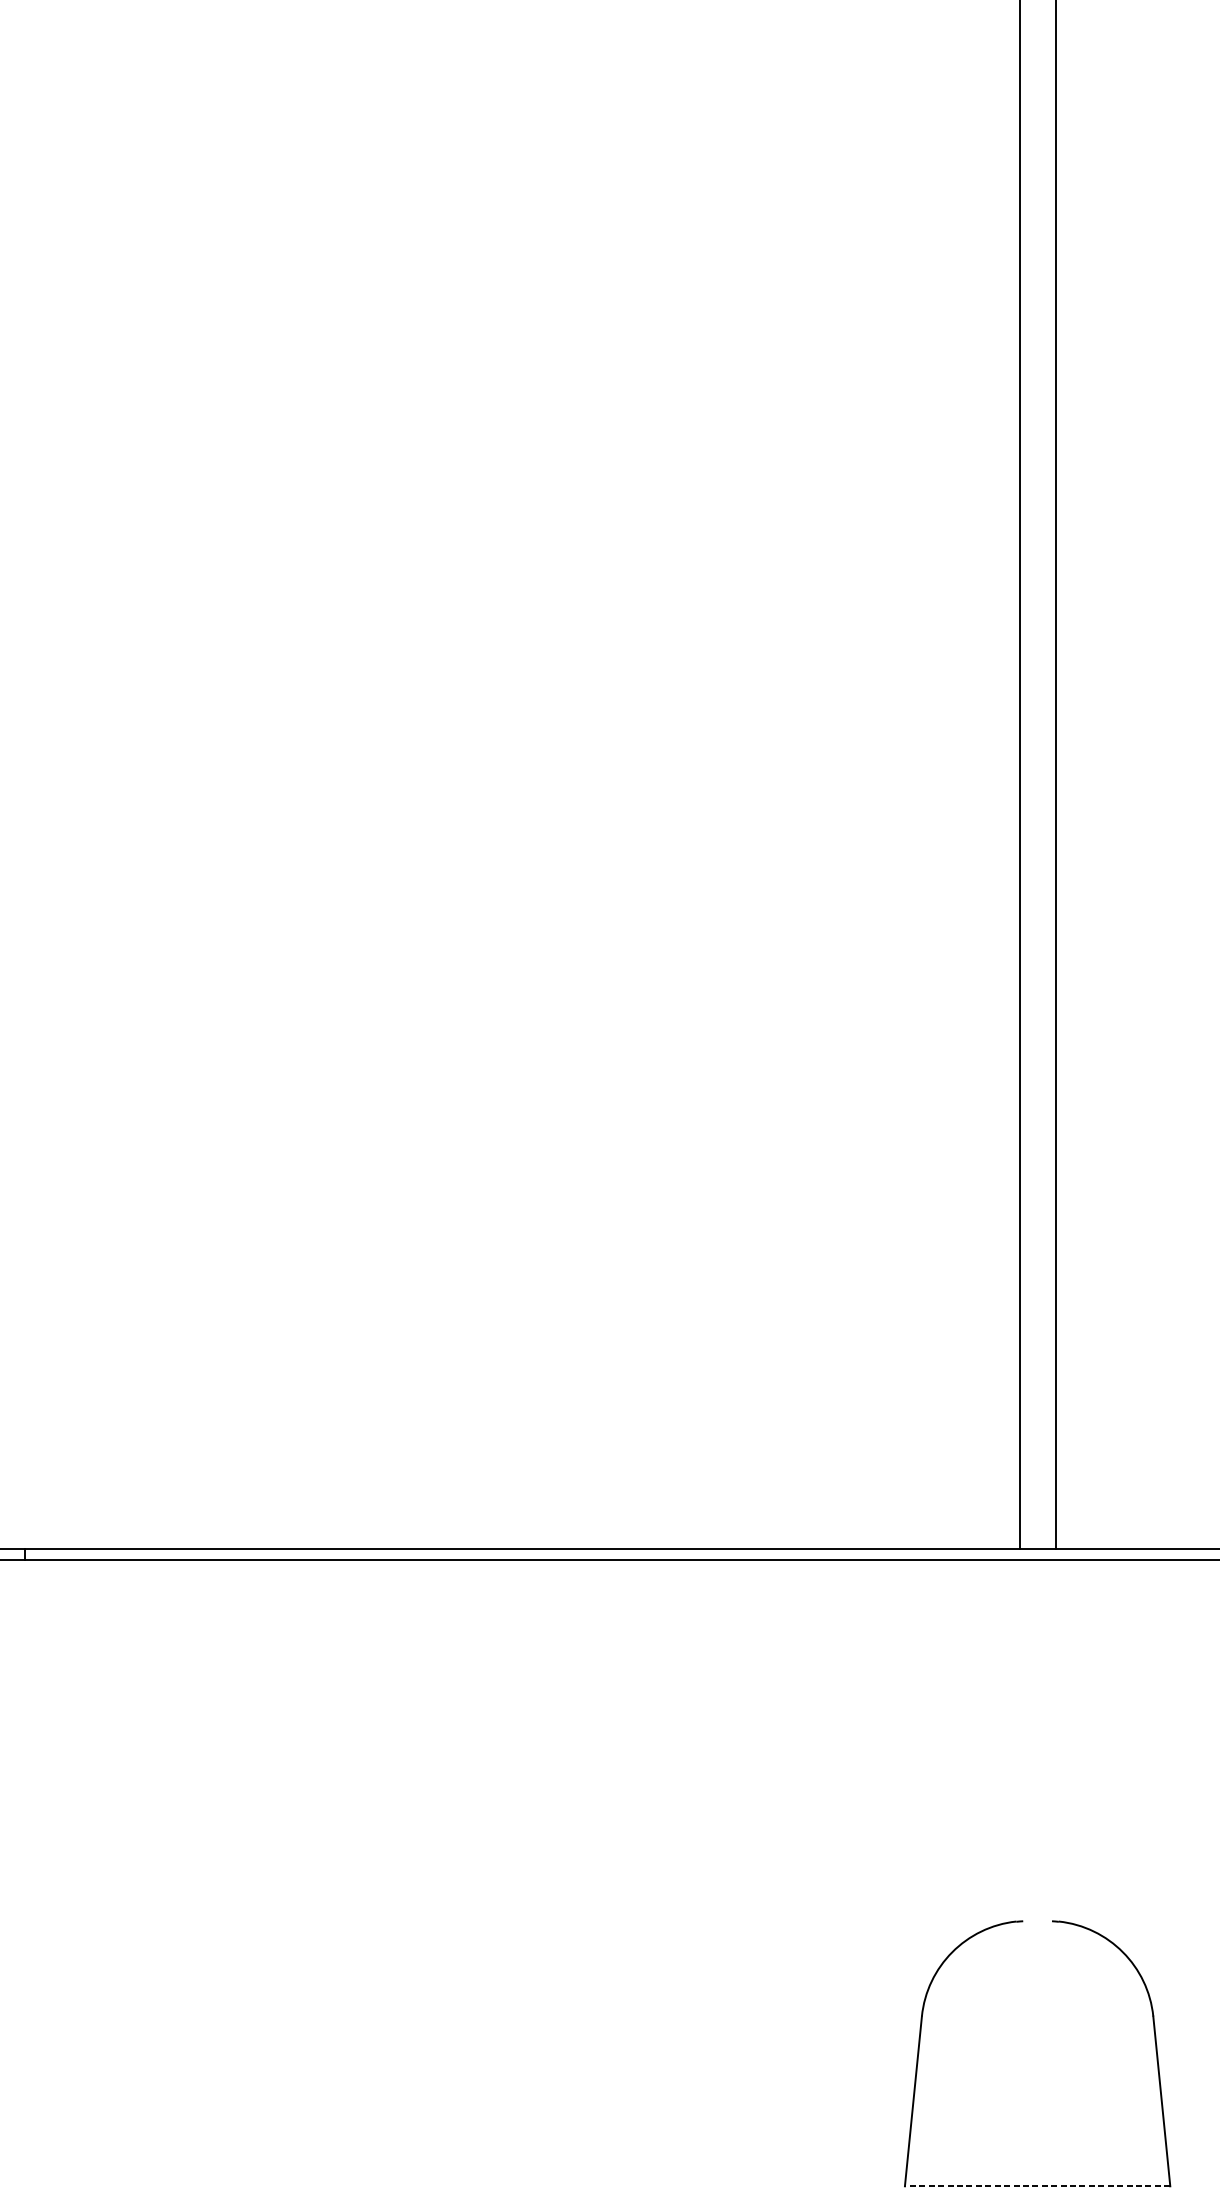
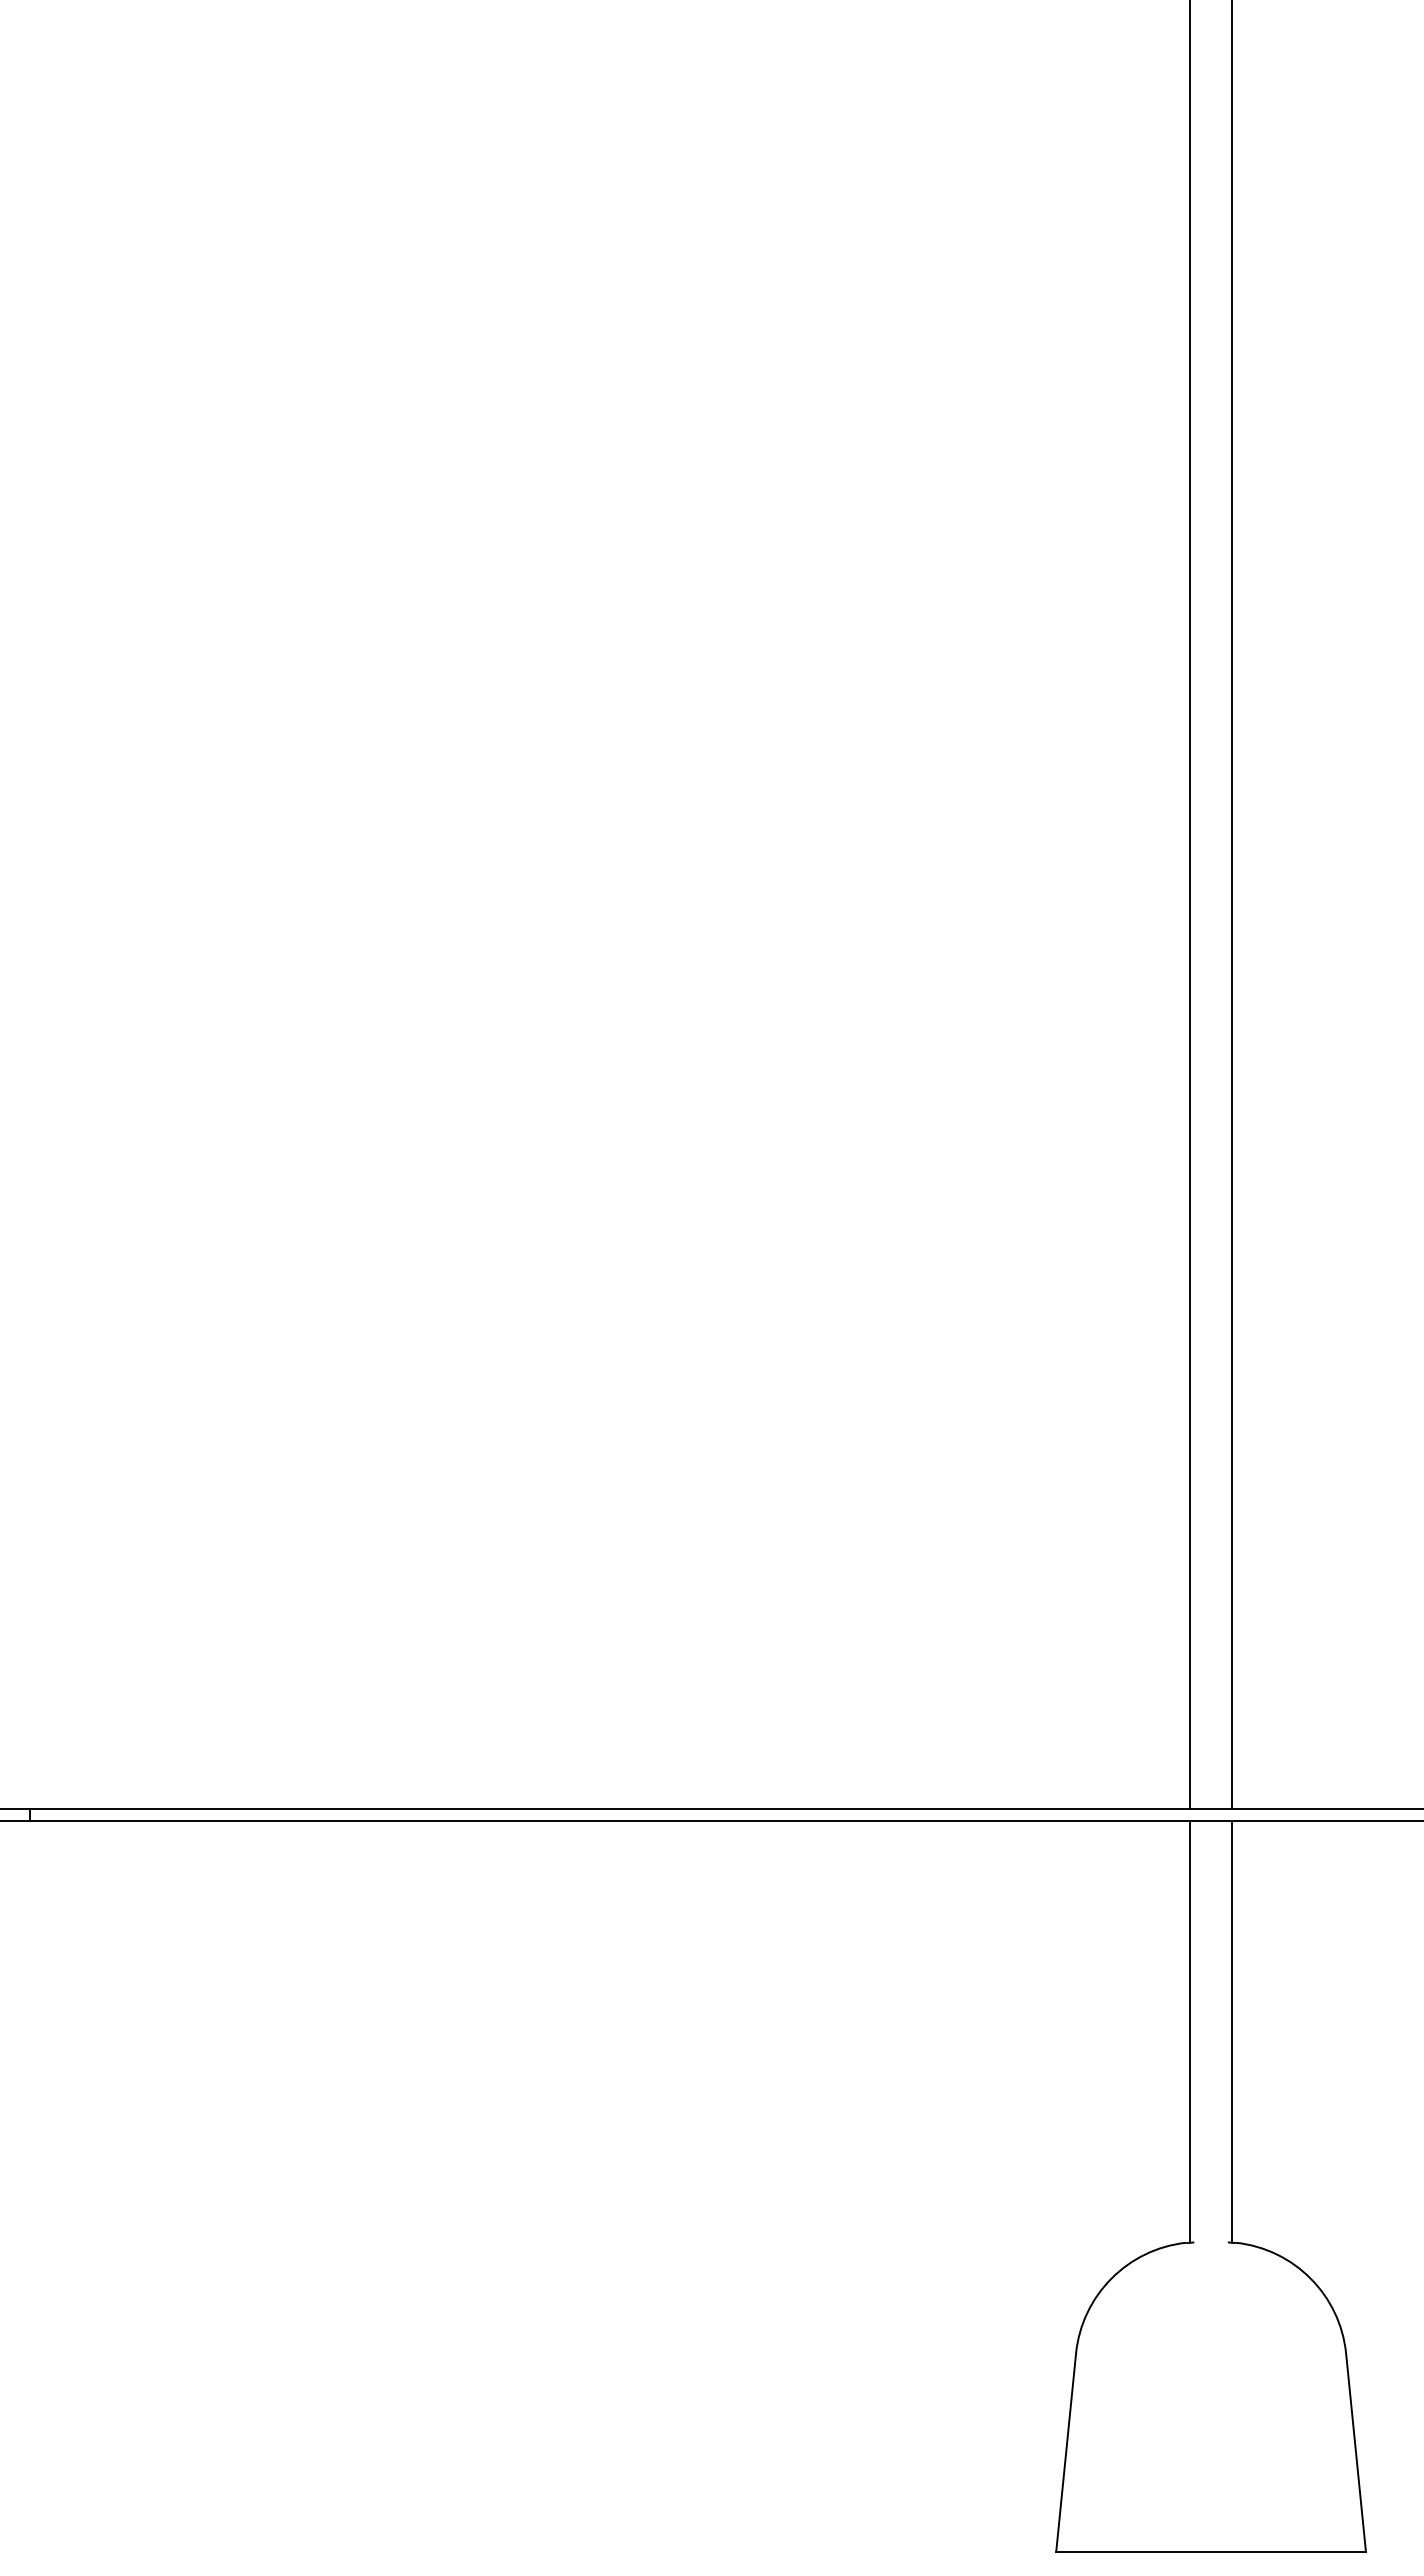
line: (1019, 1740) -> (1190, 2031), added
line: (1055, 1740) -> (1231, 2031), added
line: (1037, 2186) -> (1211, 2551), dashed -> solid

